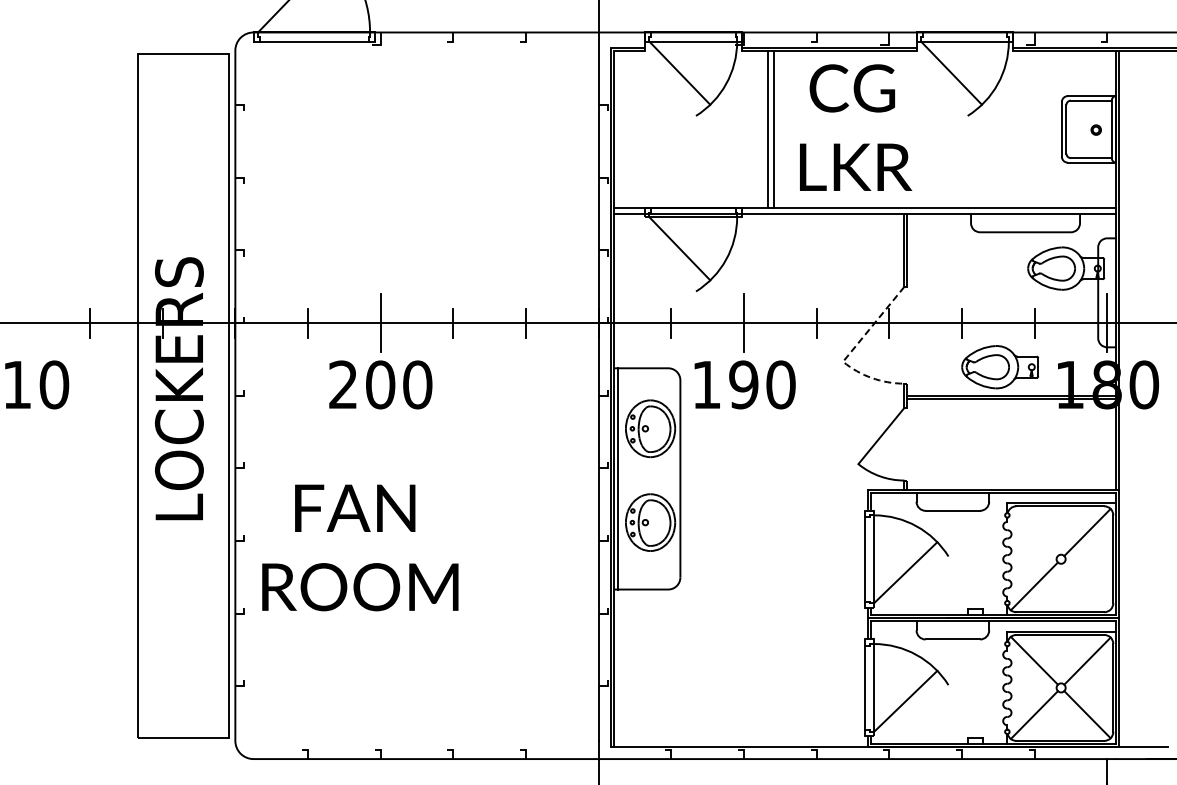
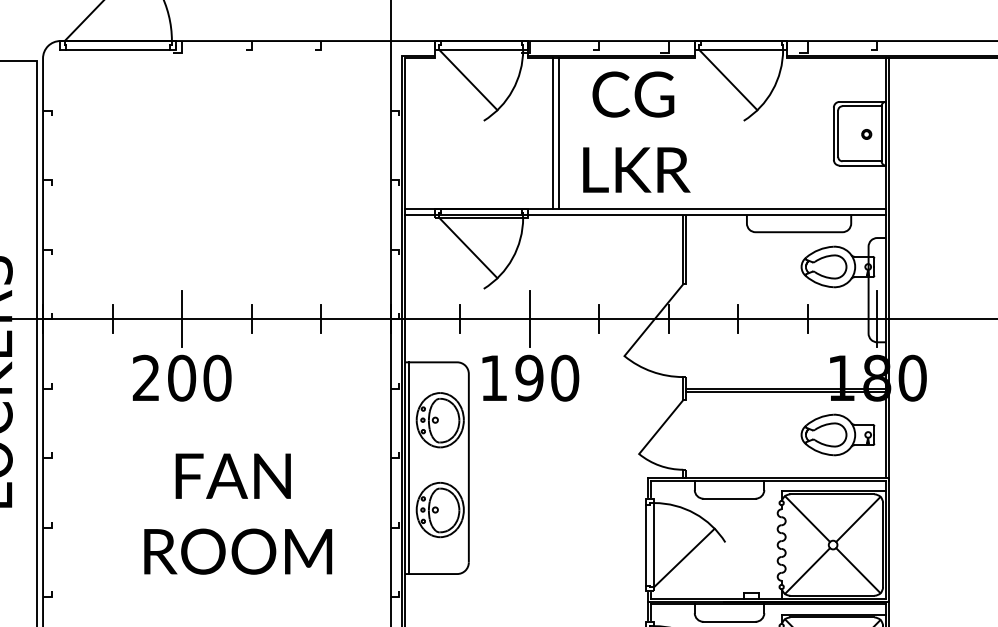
line: (848, 355) -> (629, 350), dashed -> solid
part: (1000, 367) -> (838, 435), moved
line: (1033, 532) -> (806, 519), added
text: (360, 547) -> (238, 513), moved
line: (1087, 585) -> (858, 570), added

